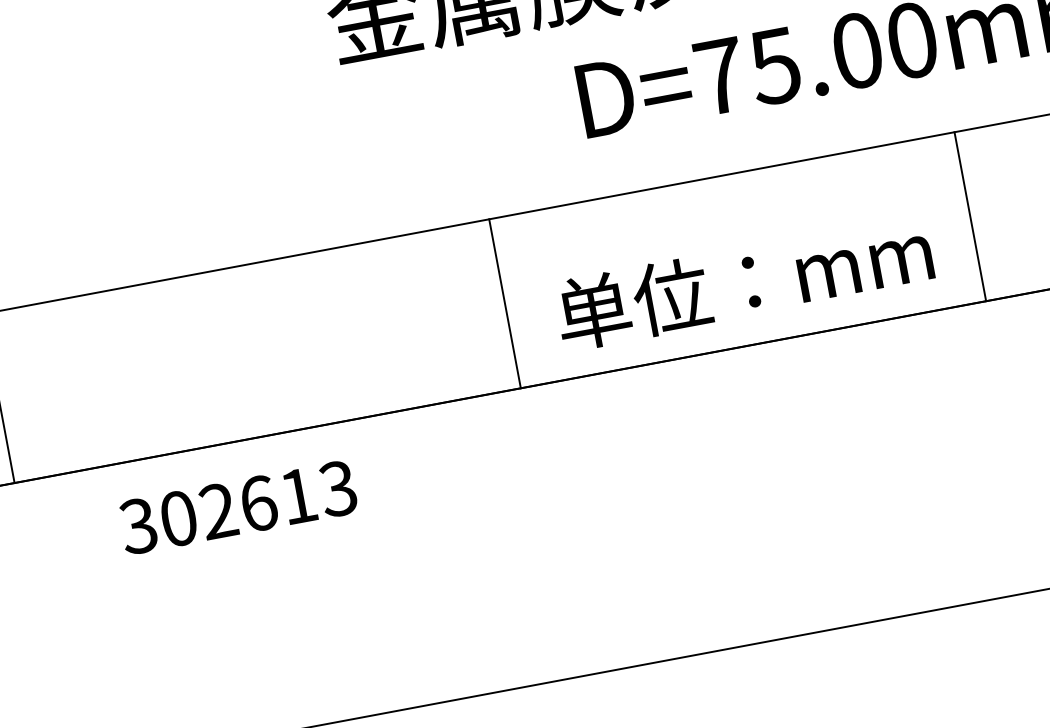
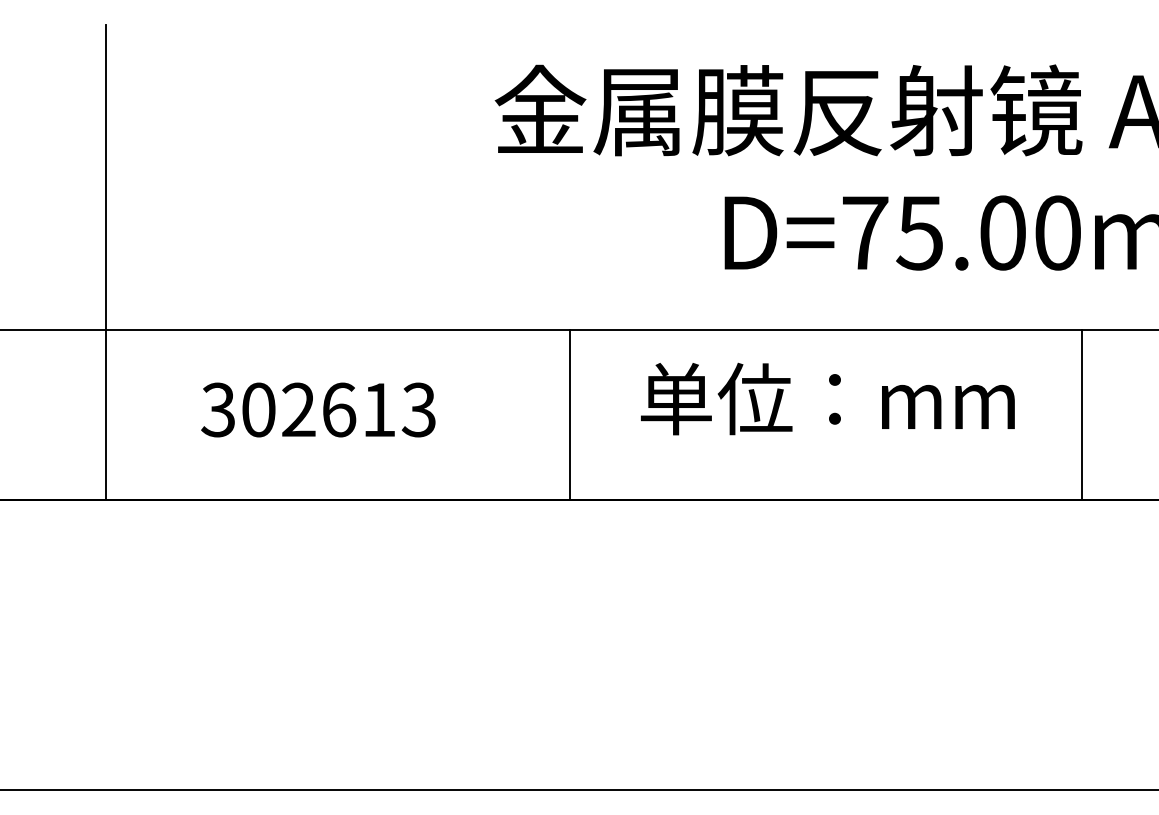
text: (743, 282) -> (827, 398), moved
line: (504, 303) -> (569, 414), moved
text: (238, 507) -> (318, 409), moved

